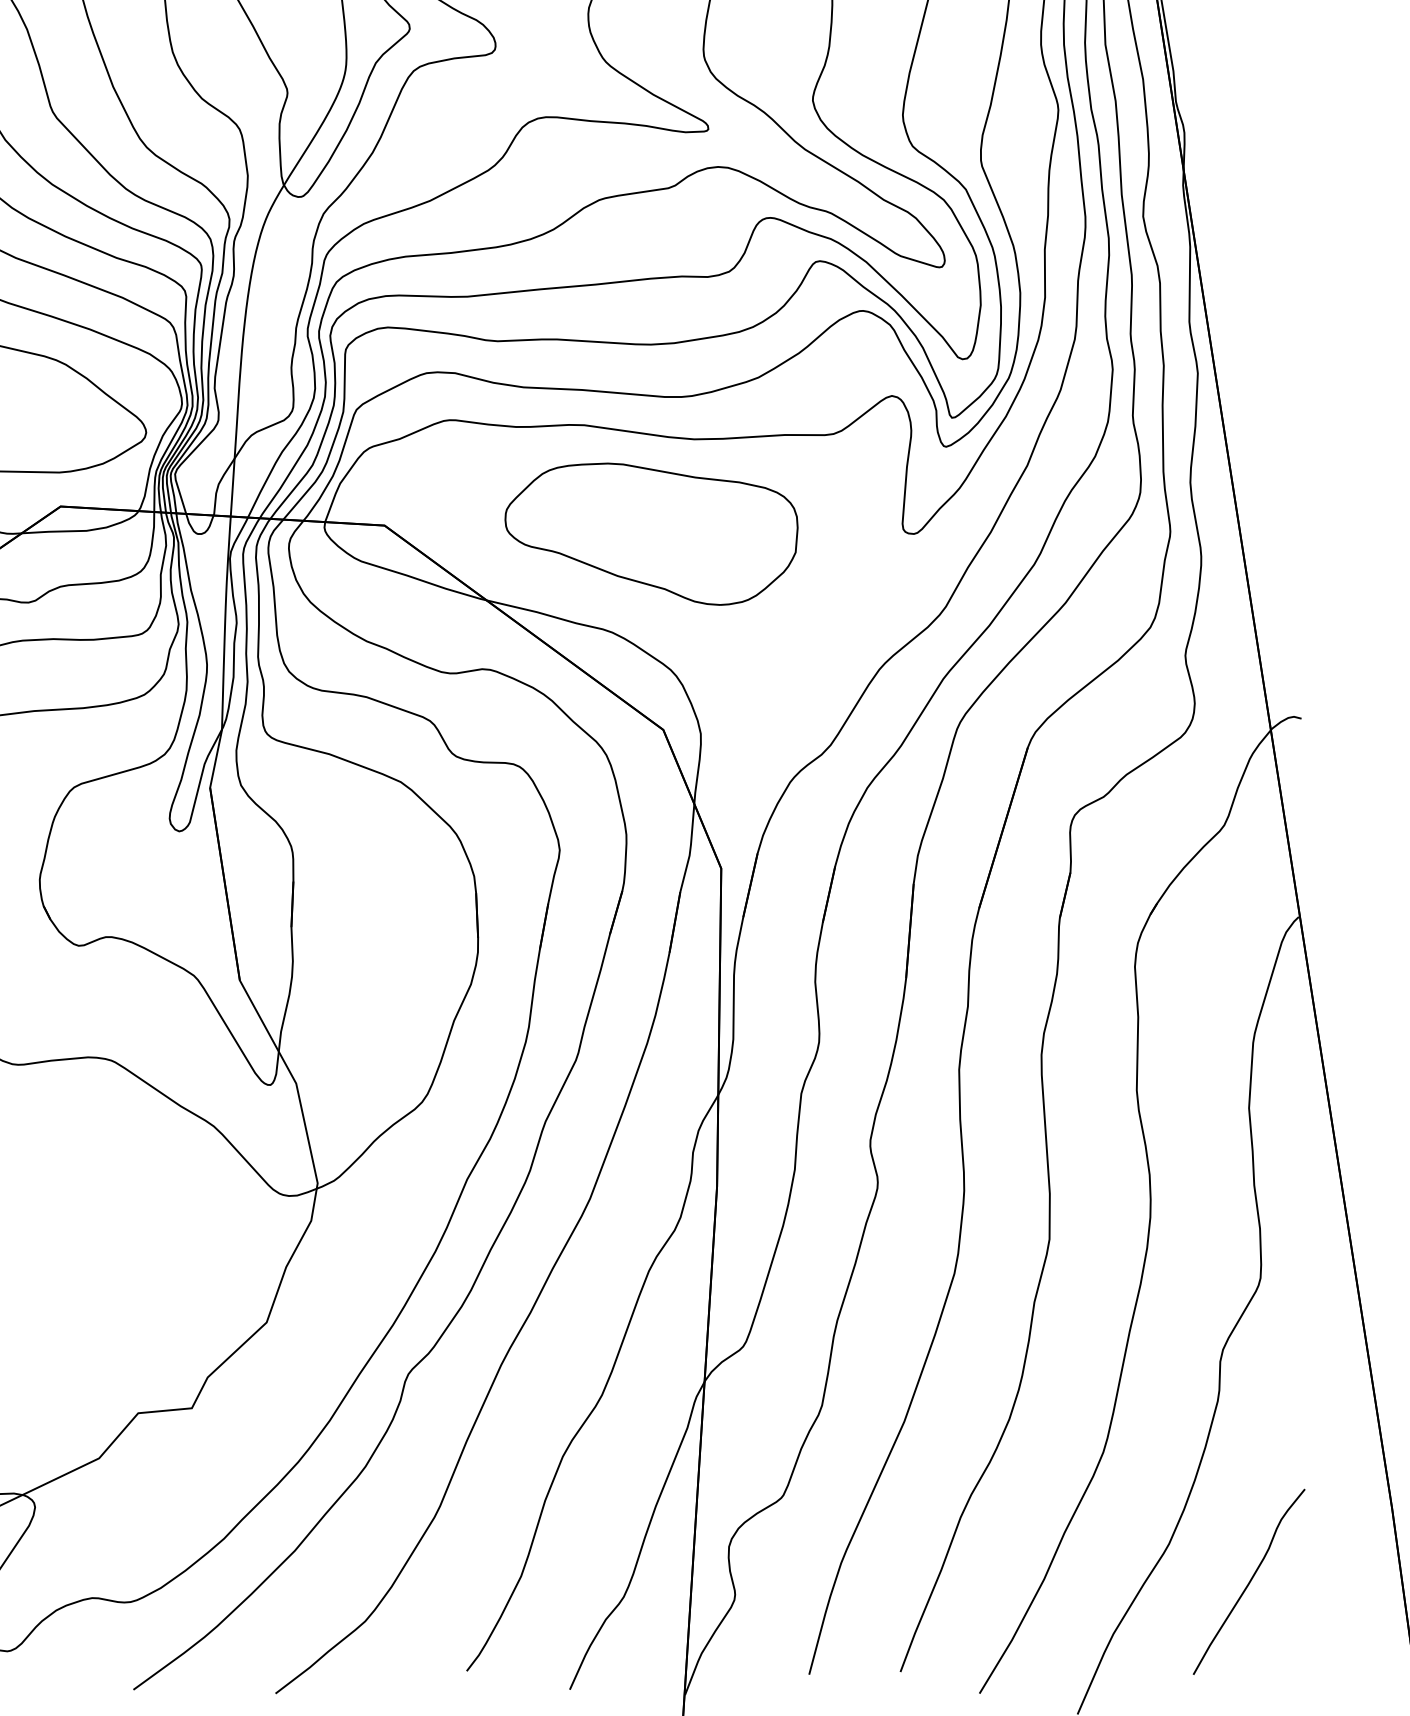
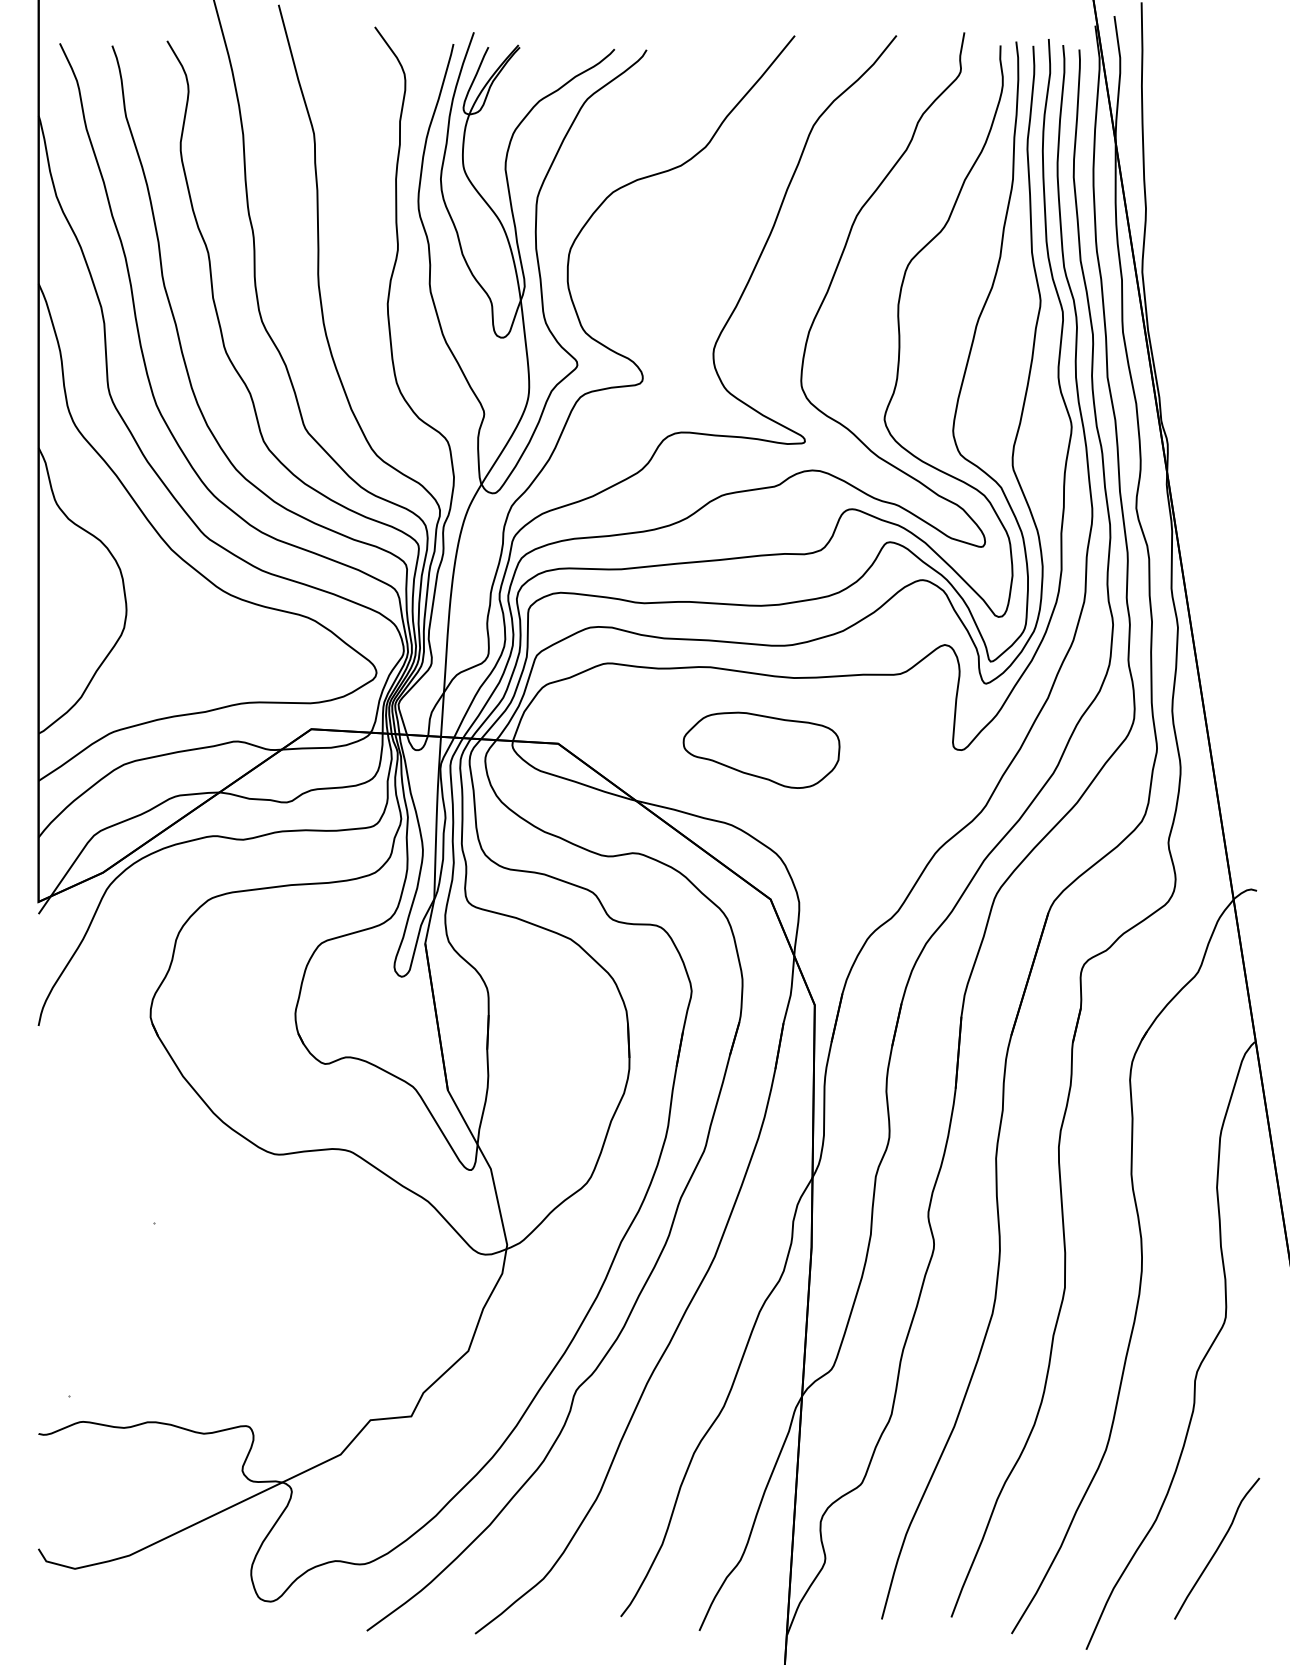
part: (651, 534) -> (761, 750), size x0.7

